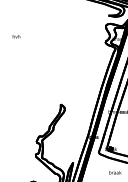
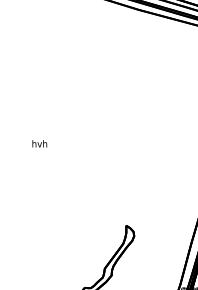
text: (16, 36) -> (39, 143), moved

